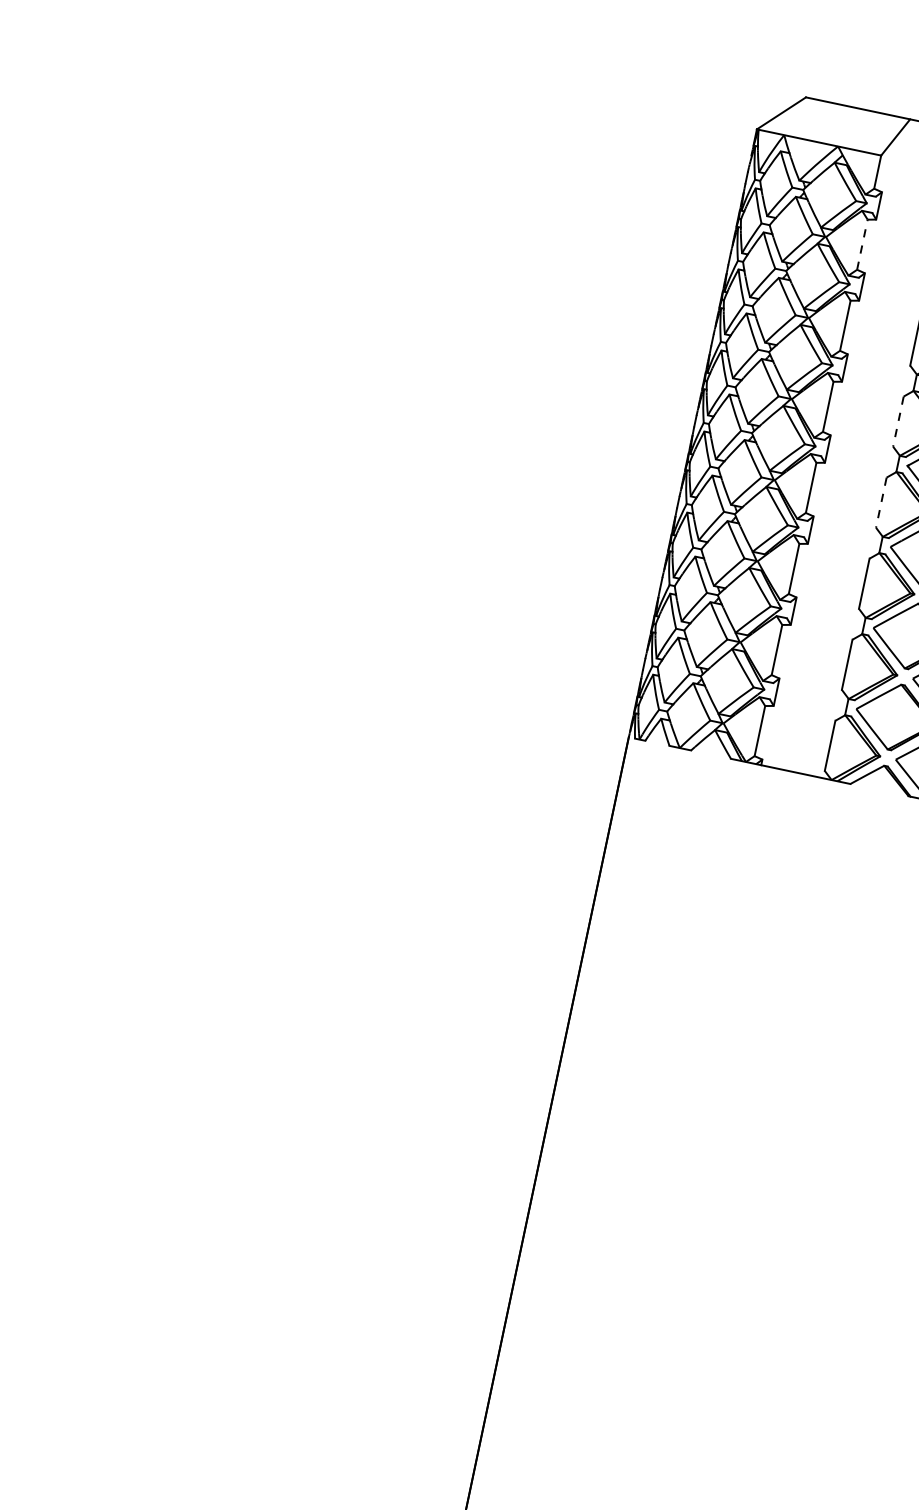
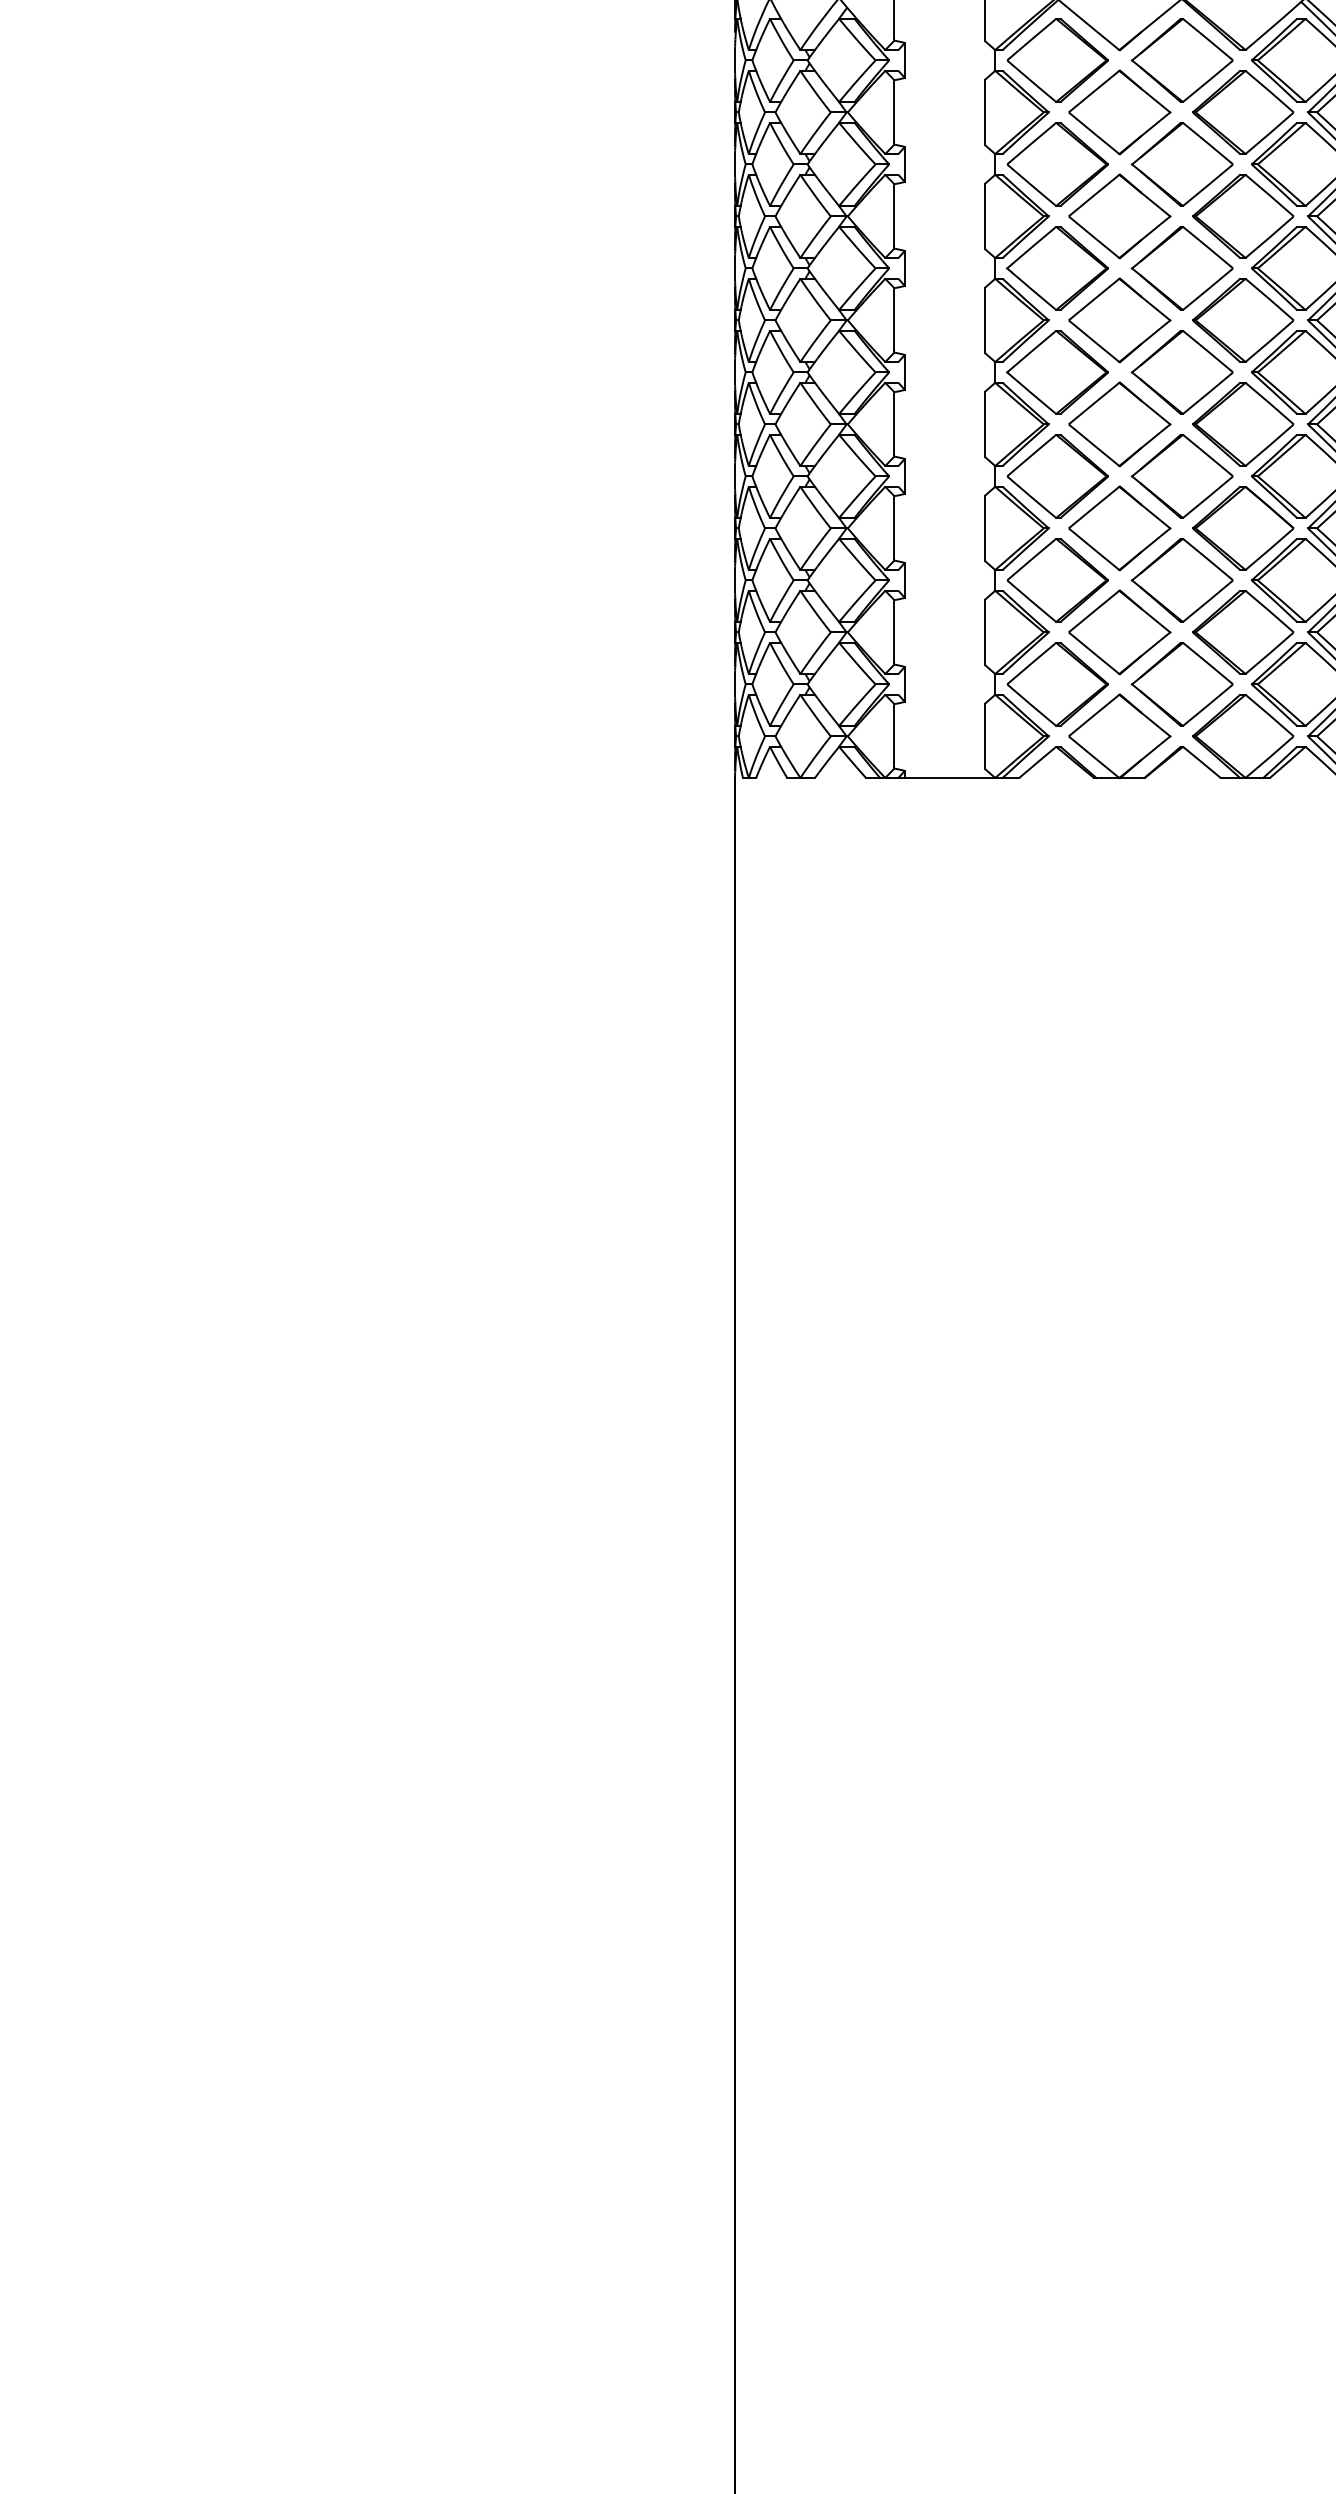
line: (862, 244) -> (894, 111), dashed -> solid
line: (898, 421) -> (984, 320), dashed -> solid
line: (881, 502) -> (984, 424), dashed -> solid

